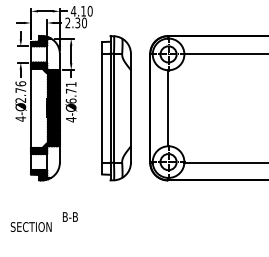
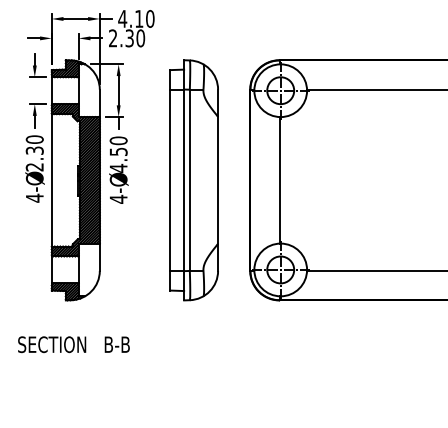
text: (20, 86) -> (34, 144), 2.76 -> 2.30
text: (70, 92) -> (117, 154), 6.71 -> 4.50
text: (70, 216) -> (117, 343), moved
text: (30, 226) -> (50, 343), moved

